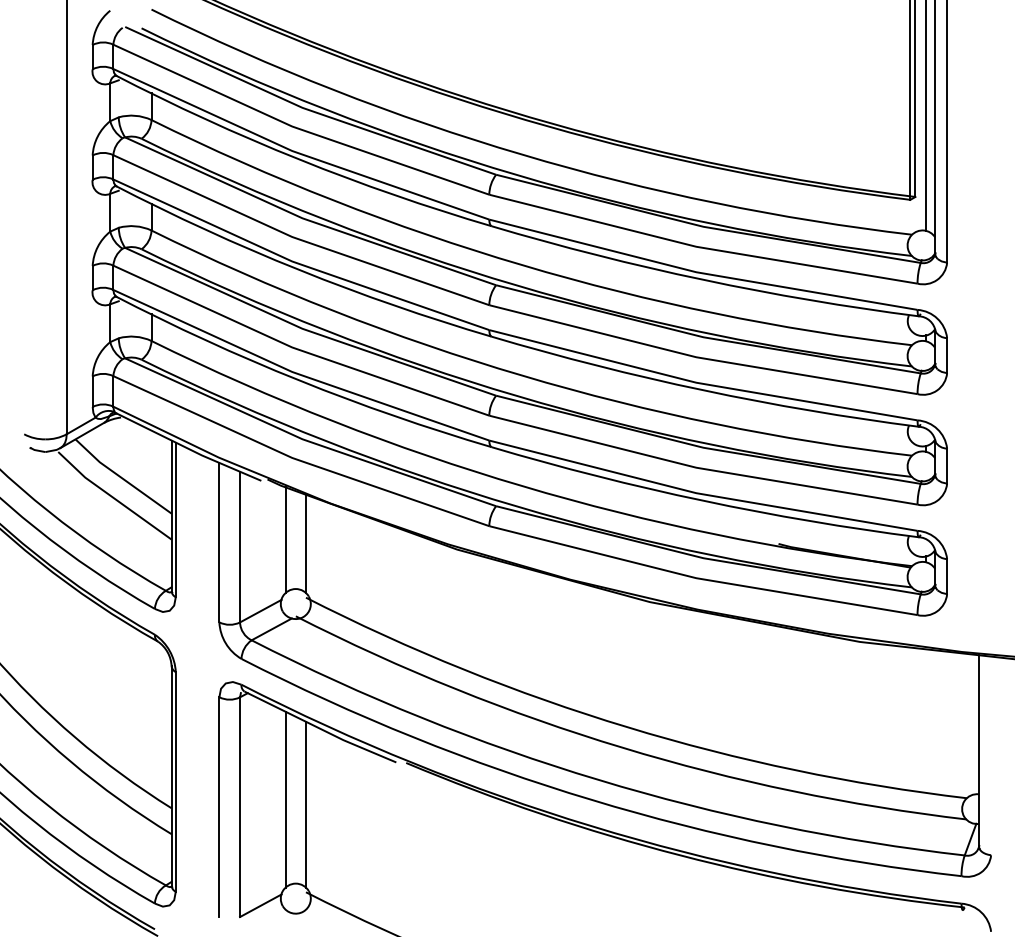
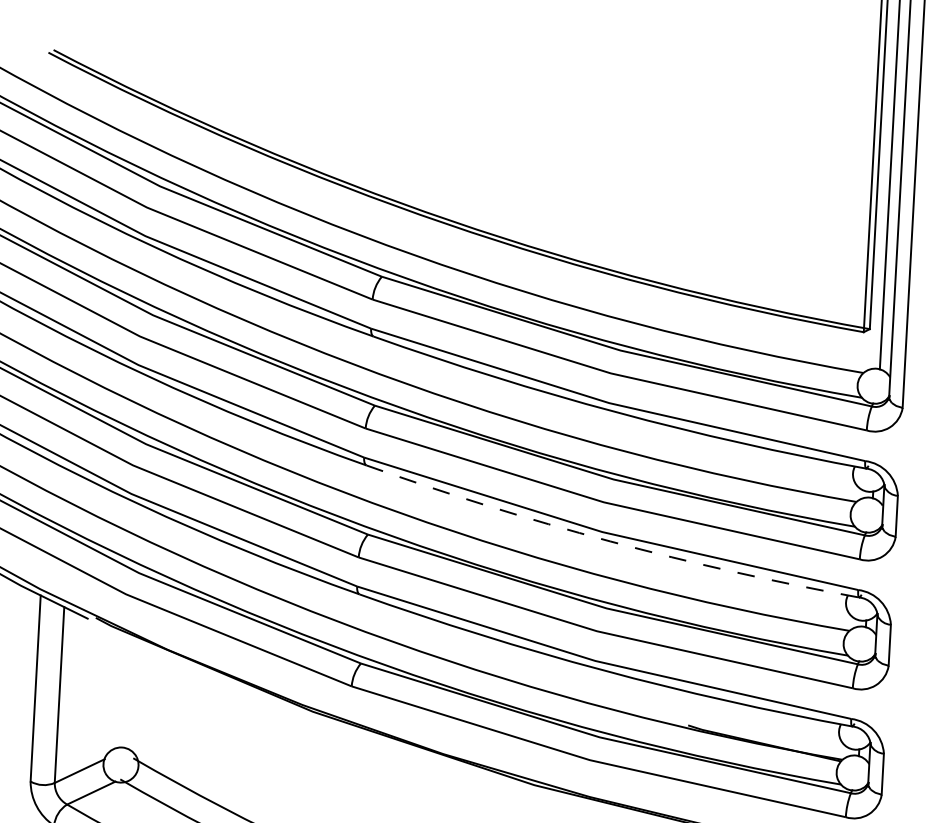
arc: (703, 390) -> (610, 541), solid -> dashed
line: (285, 540) -> (112, 690), removed
line: (305, 543) -> (136, 694), removed

